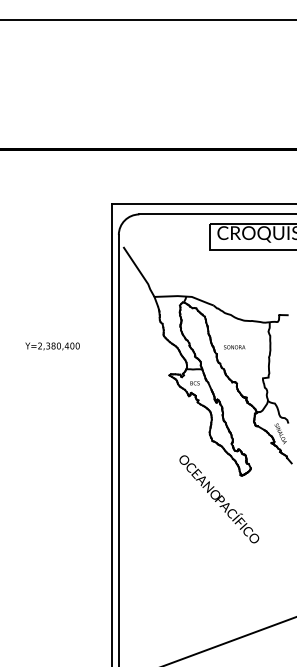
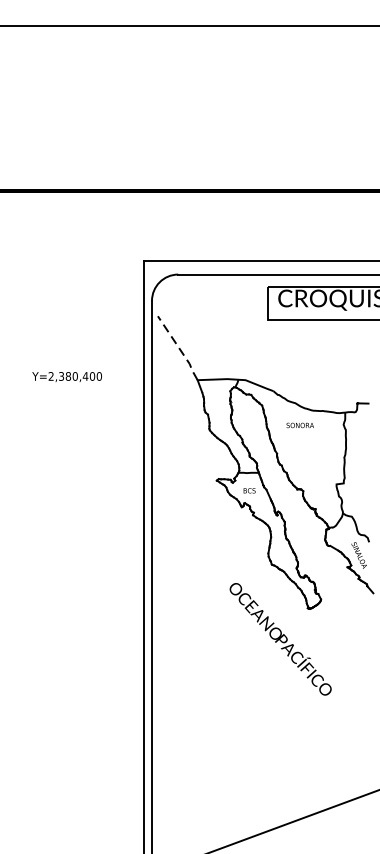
line: (140, 272) -> (179, 348), solid -> dashed
text: (52, 346) -> (67, 377), moved
text: (234, 347) -> (300, 425), moved

